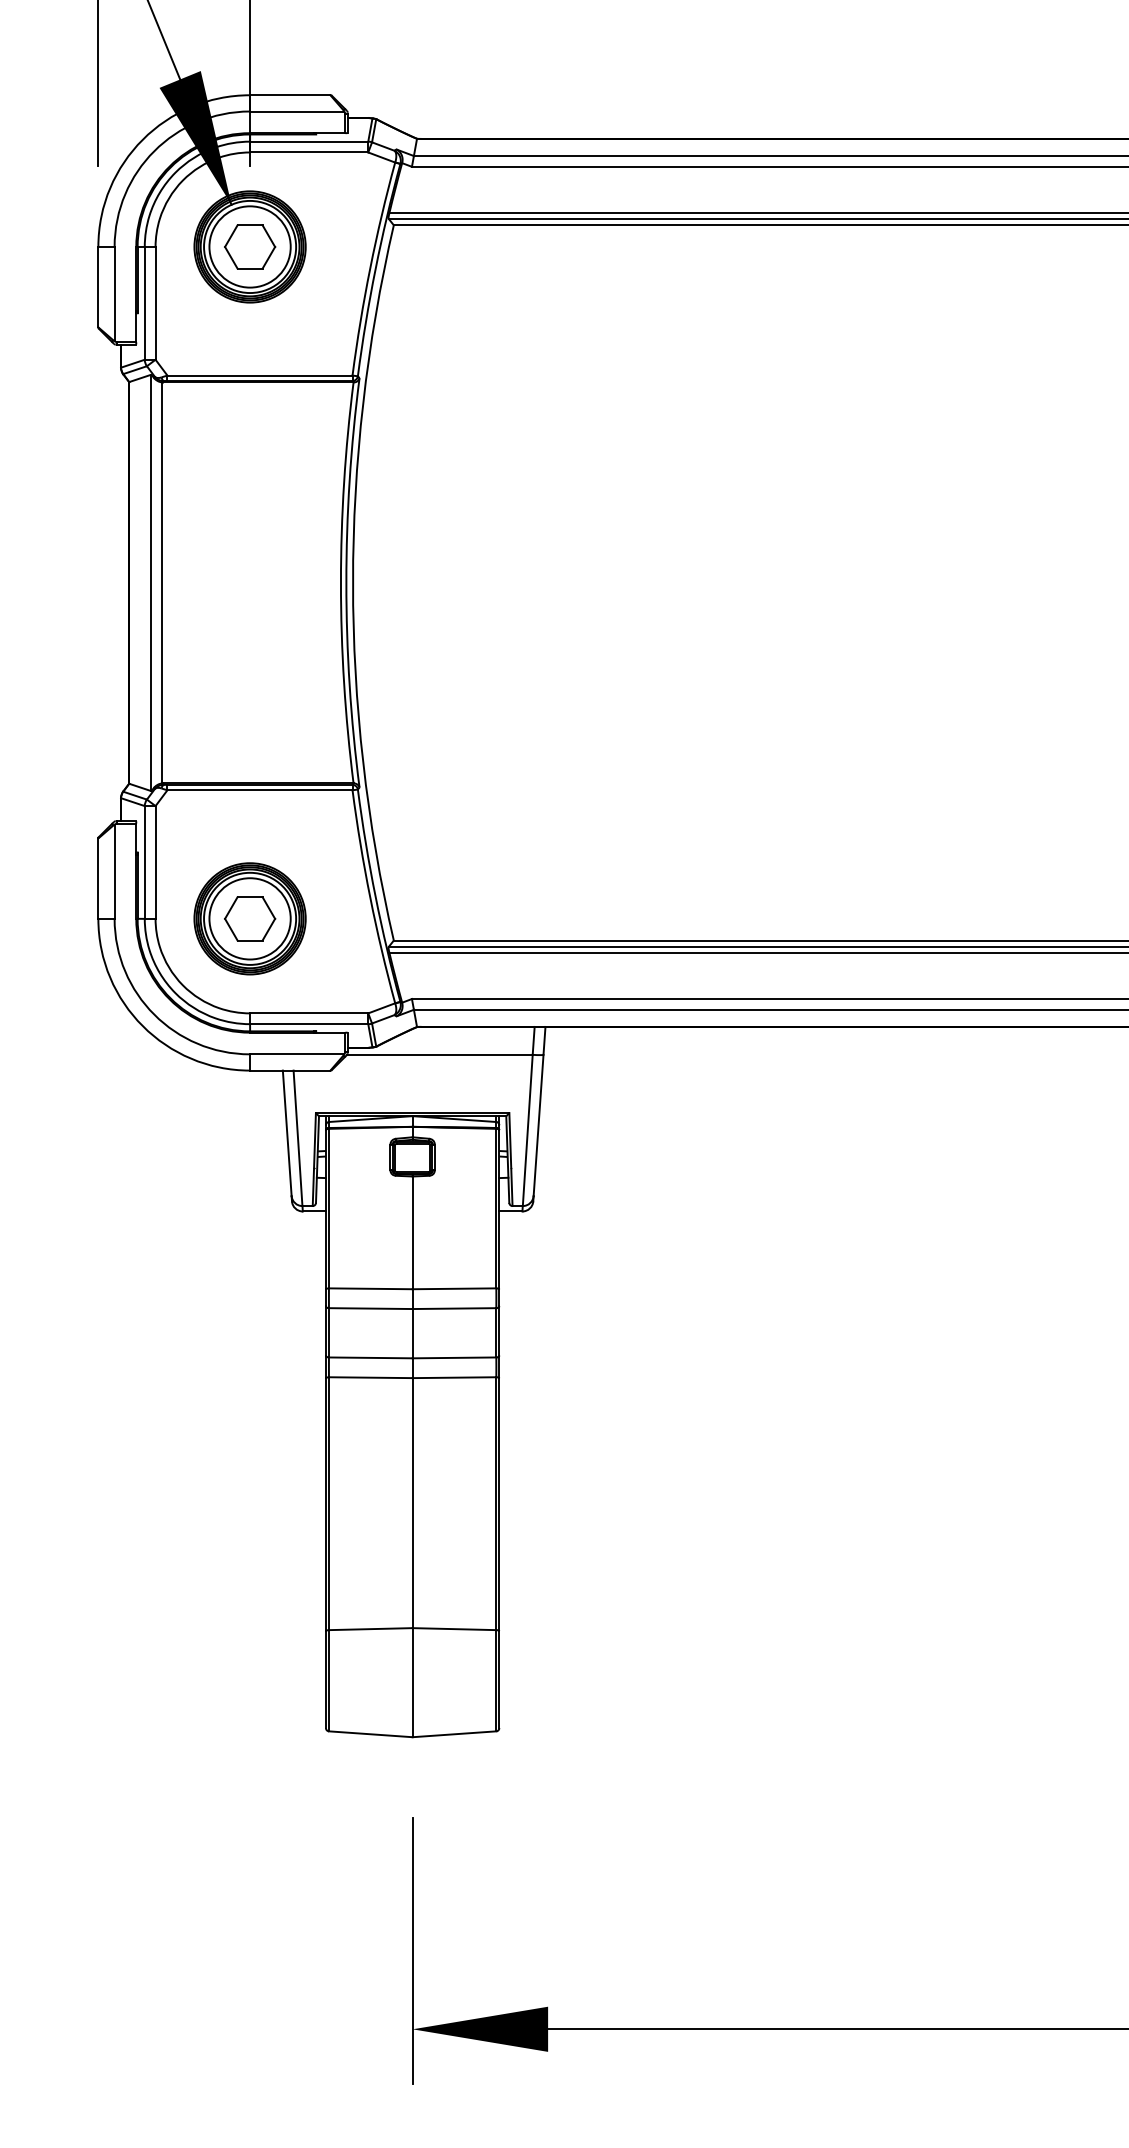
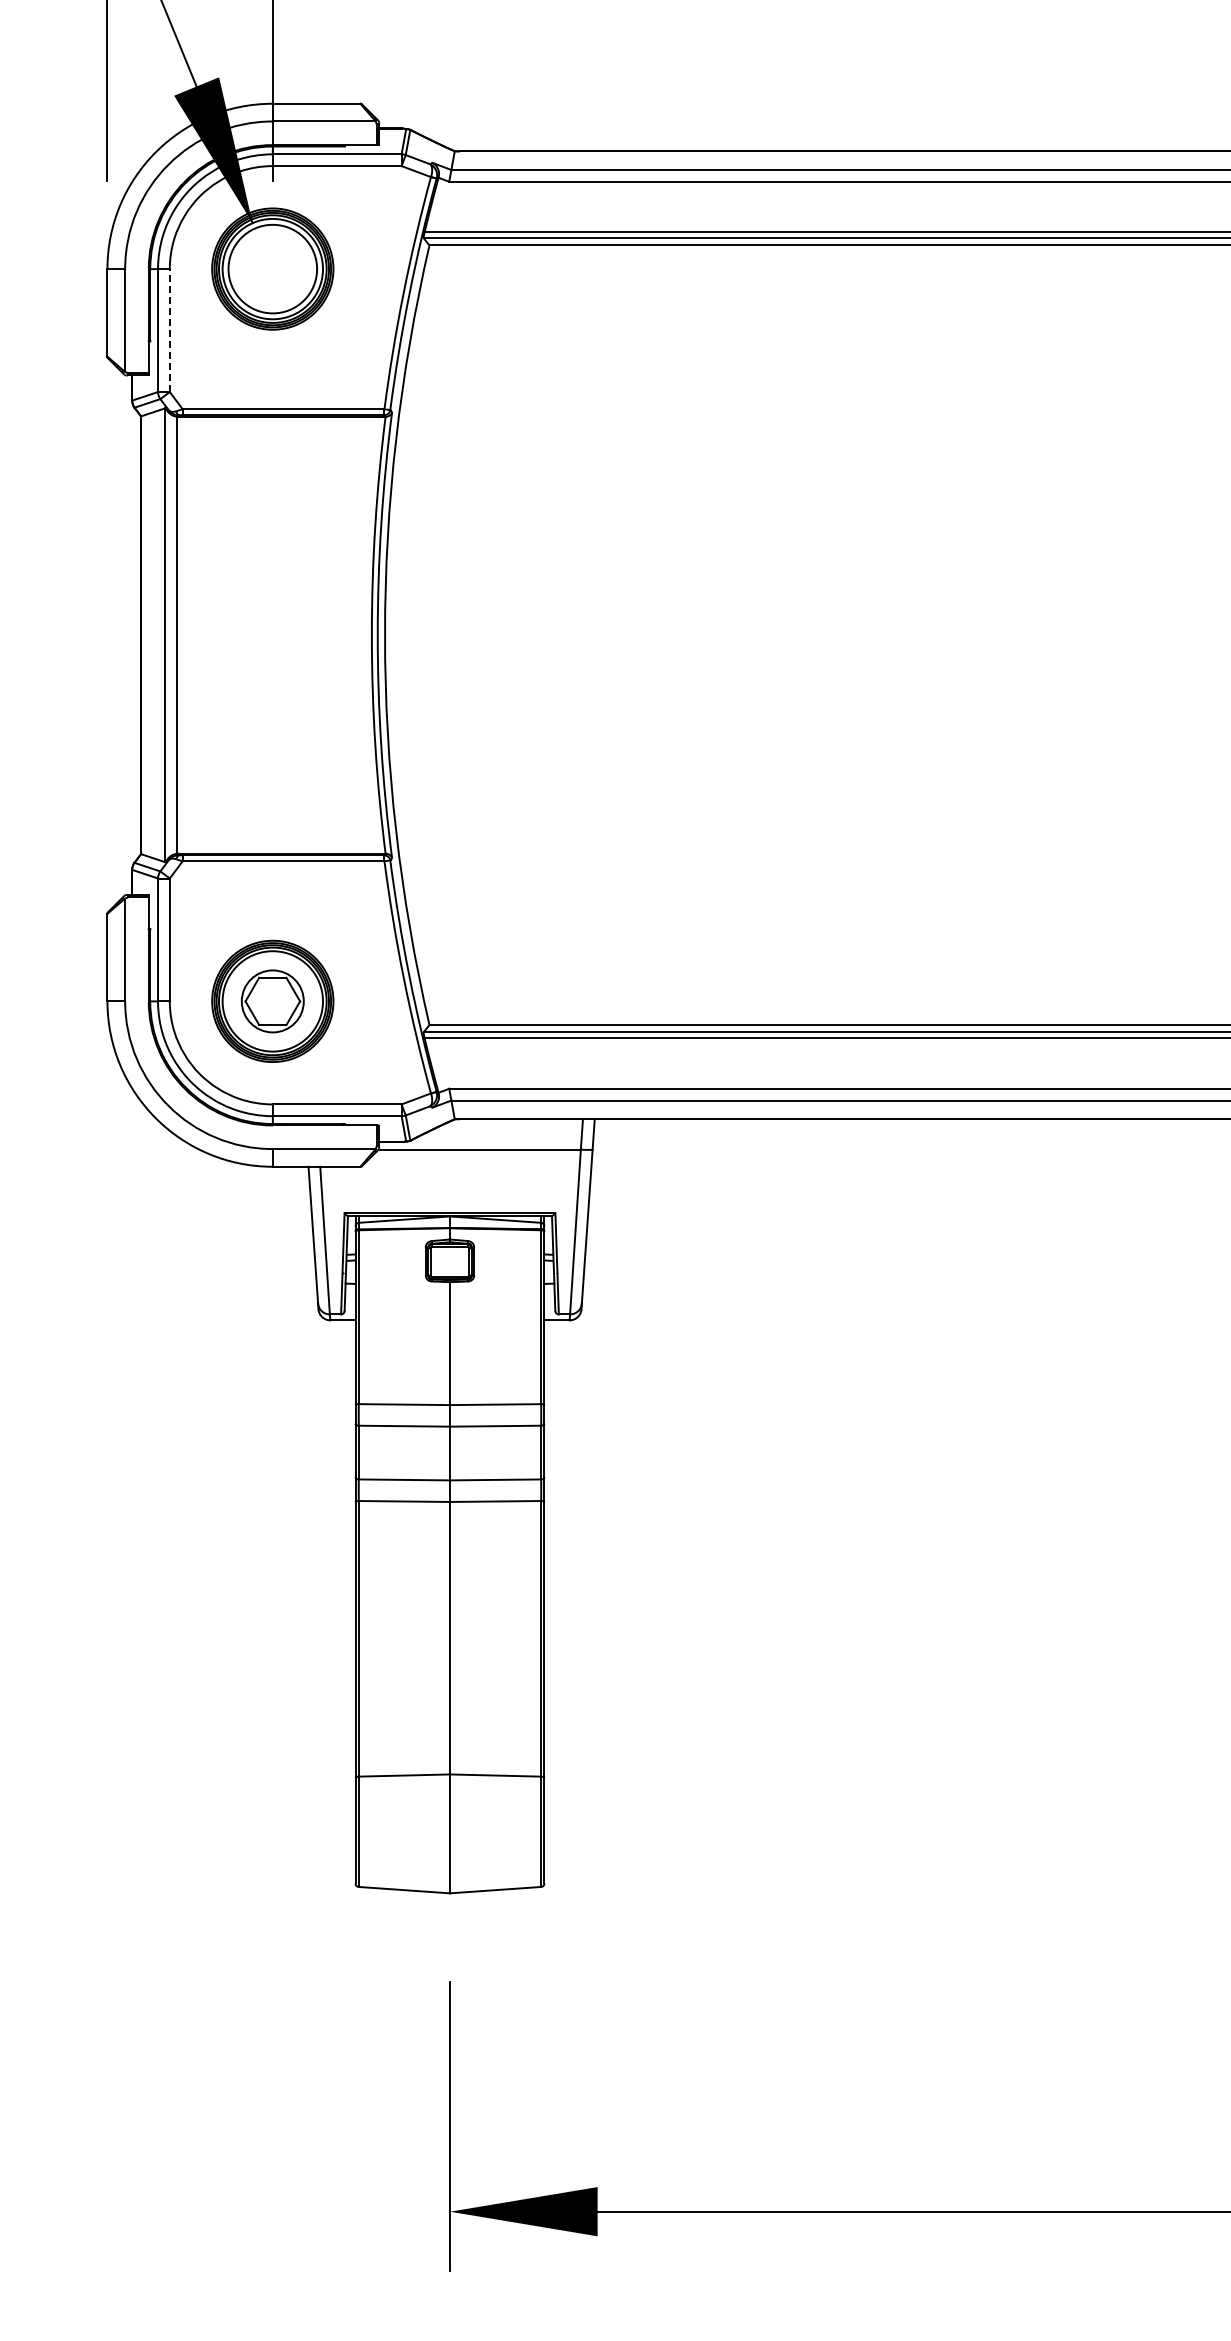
part: (249, 246) -> (272, 268), removed
line: (155, 303) -> (169, 330), solid -> dashed
circle: (249, 918) -> (272, 1001), size x0.7

